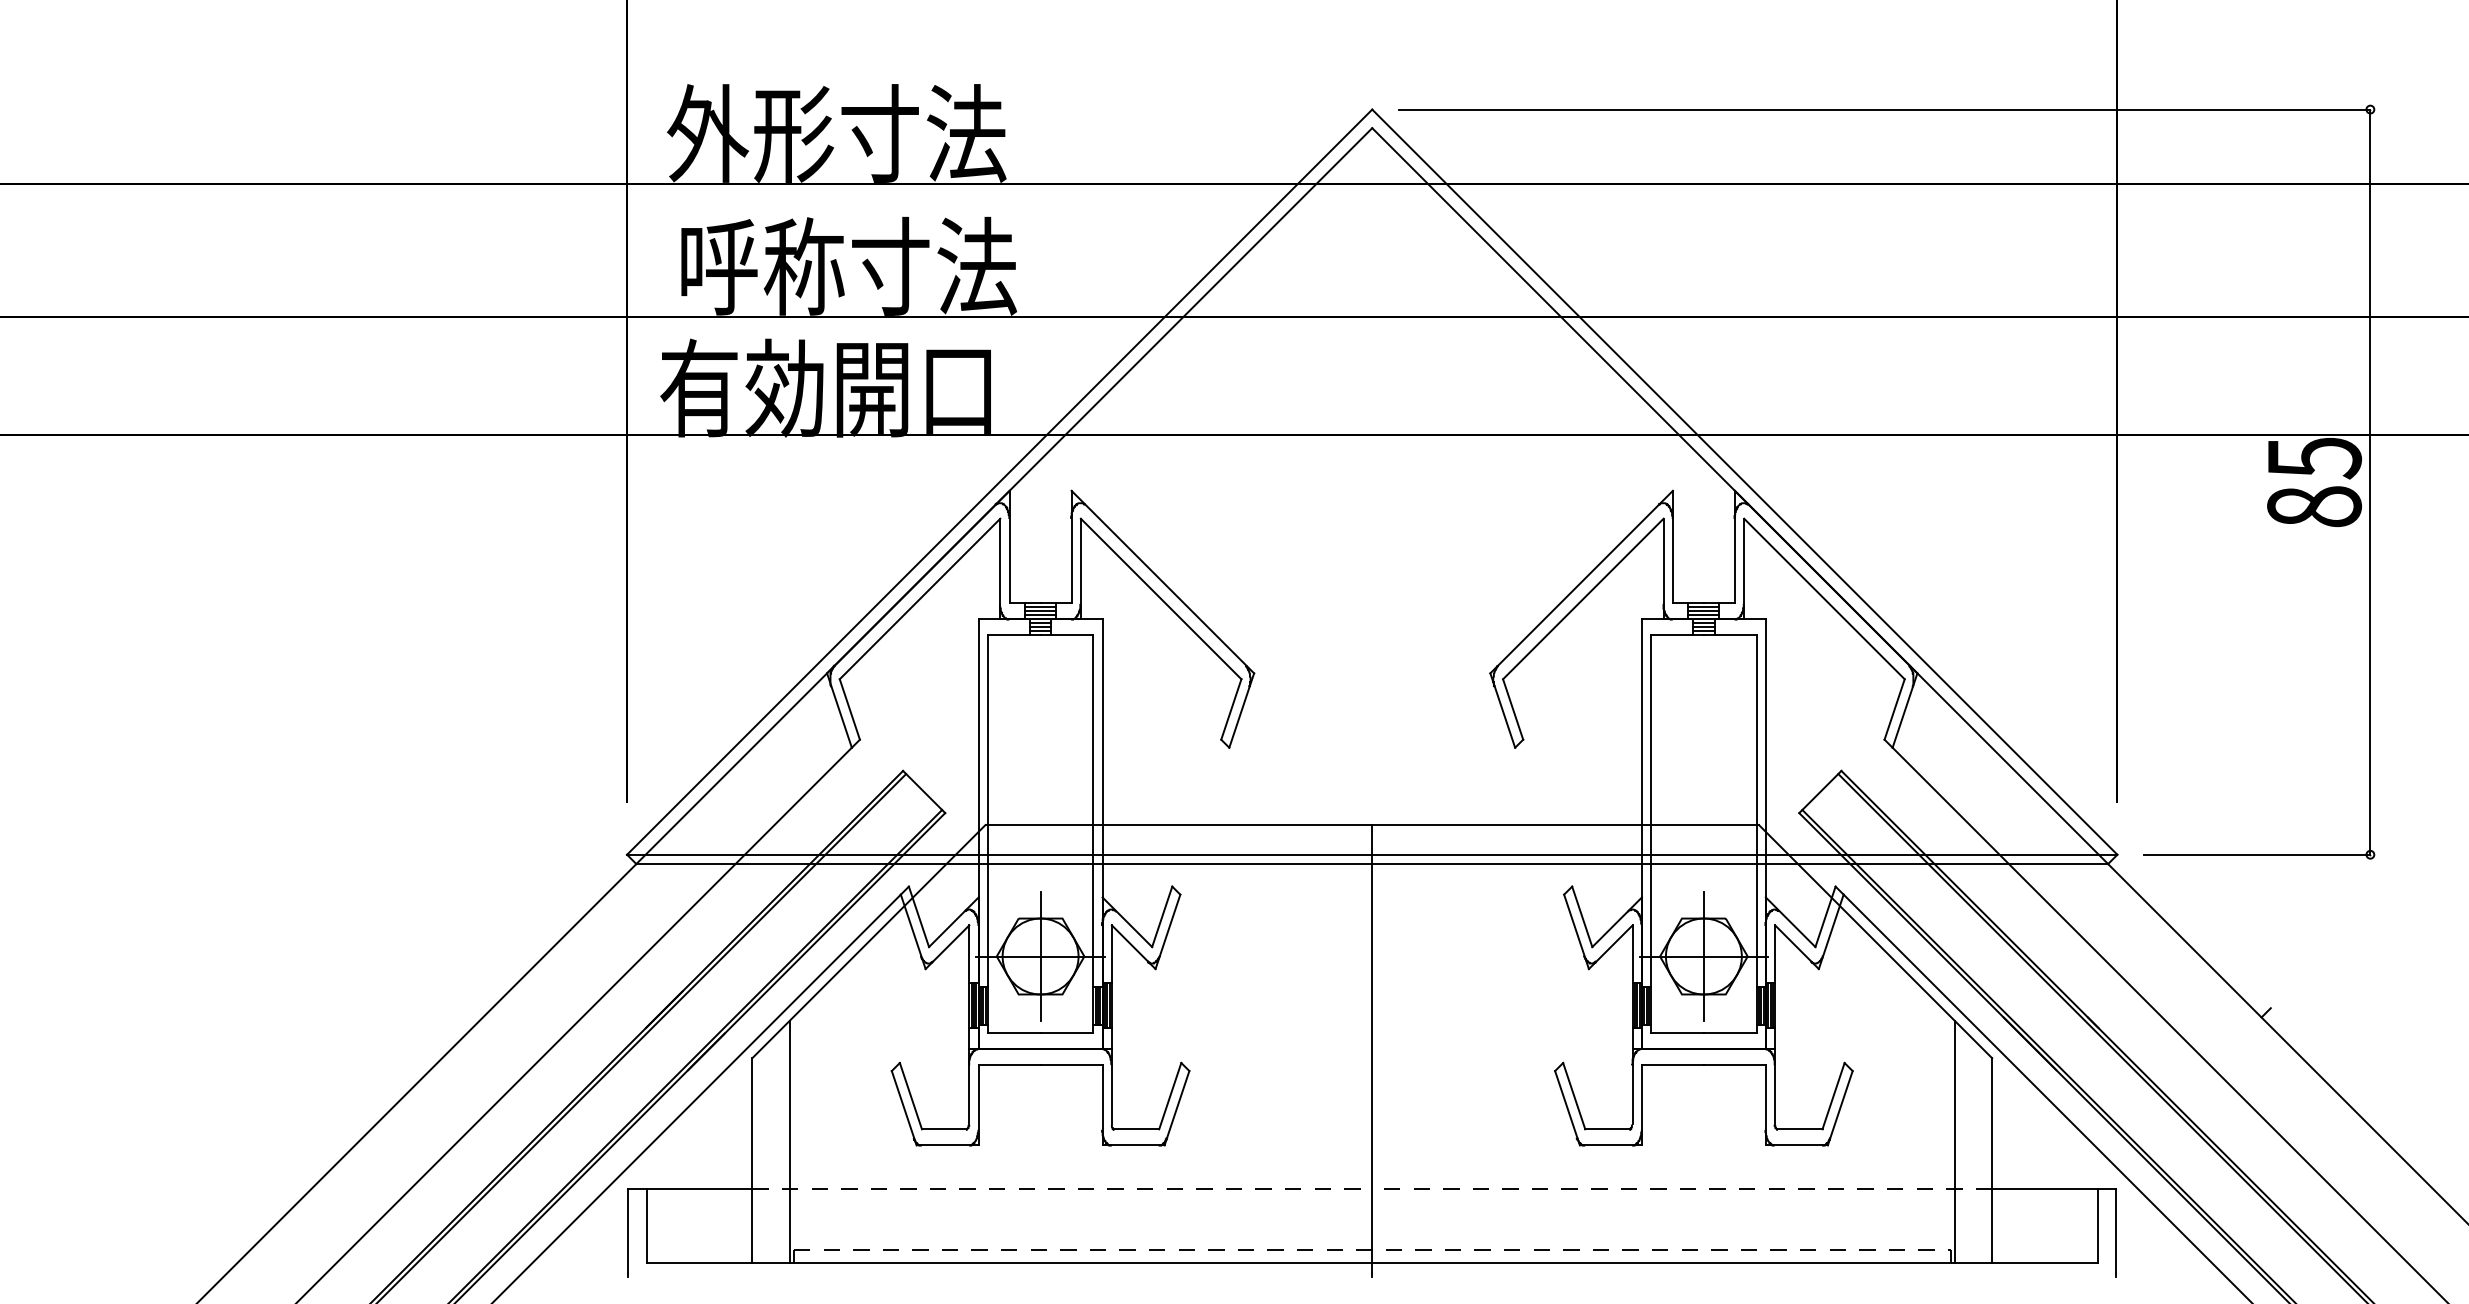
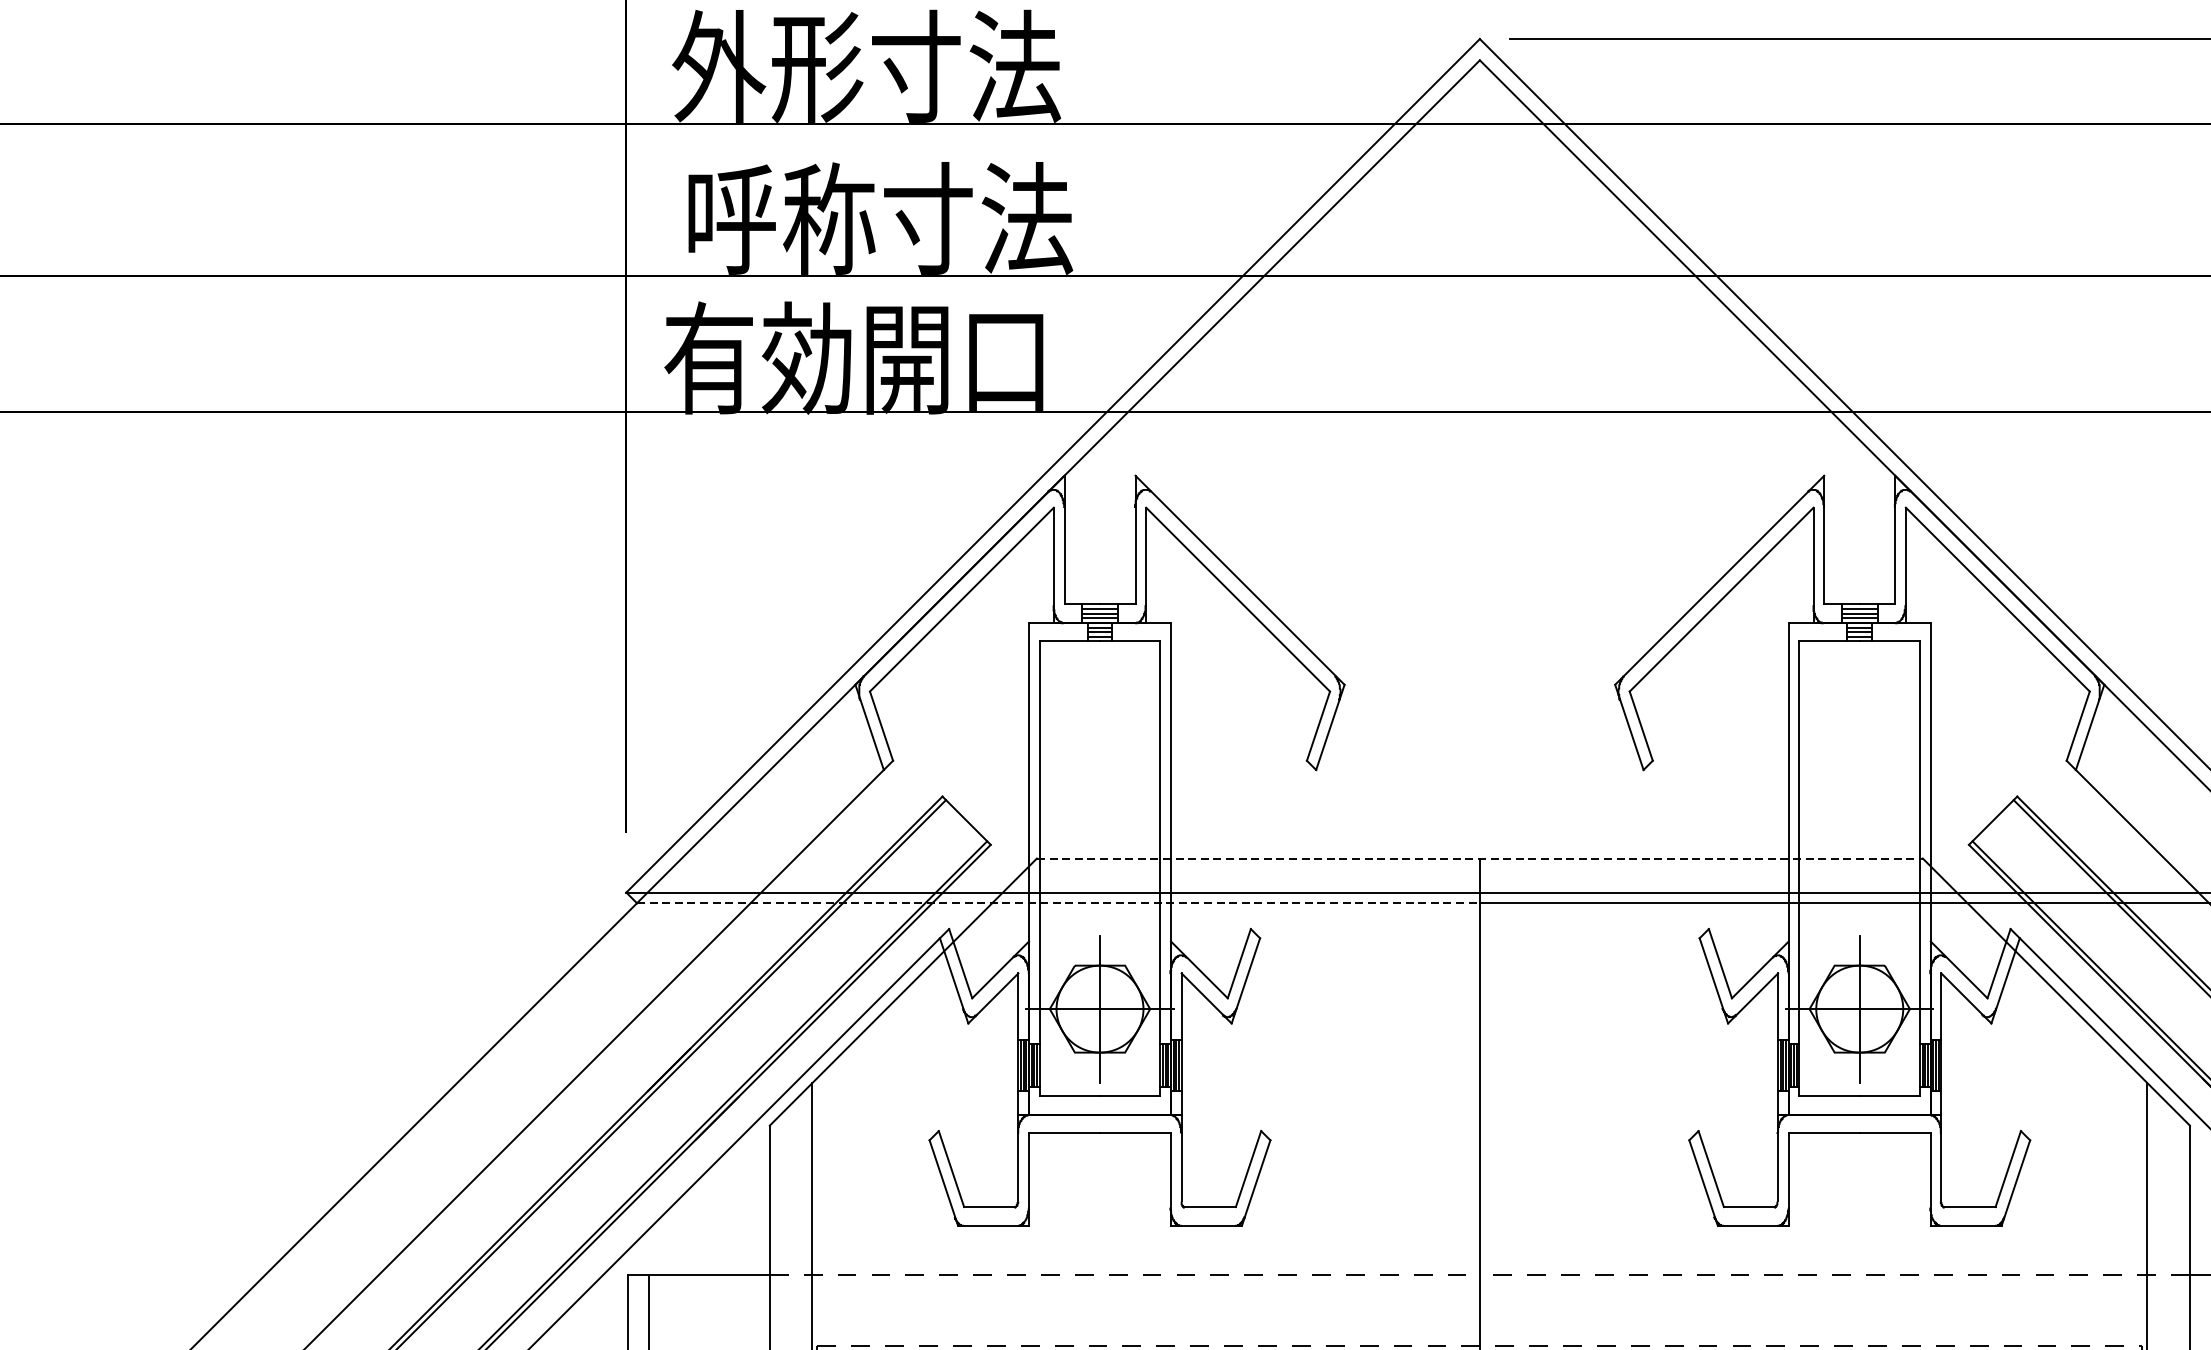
line: (1372, 825) -> (1480, 859), solid -> dashed
line: (1004, 864) -> (1058, 903), solid -> dashed

